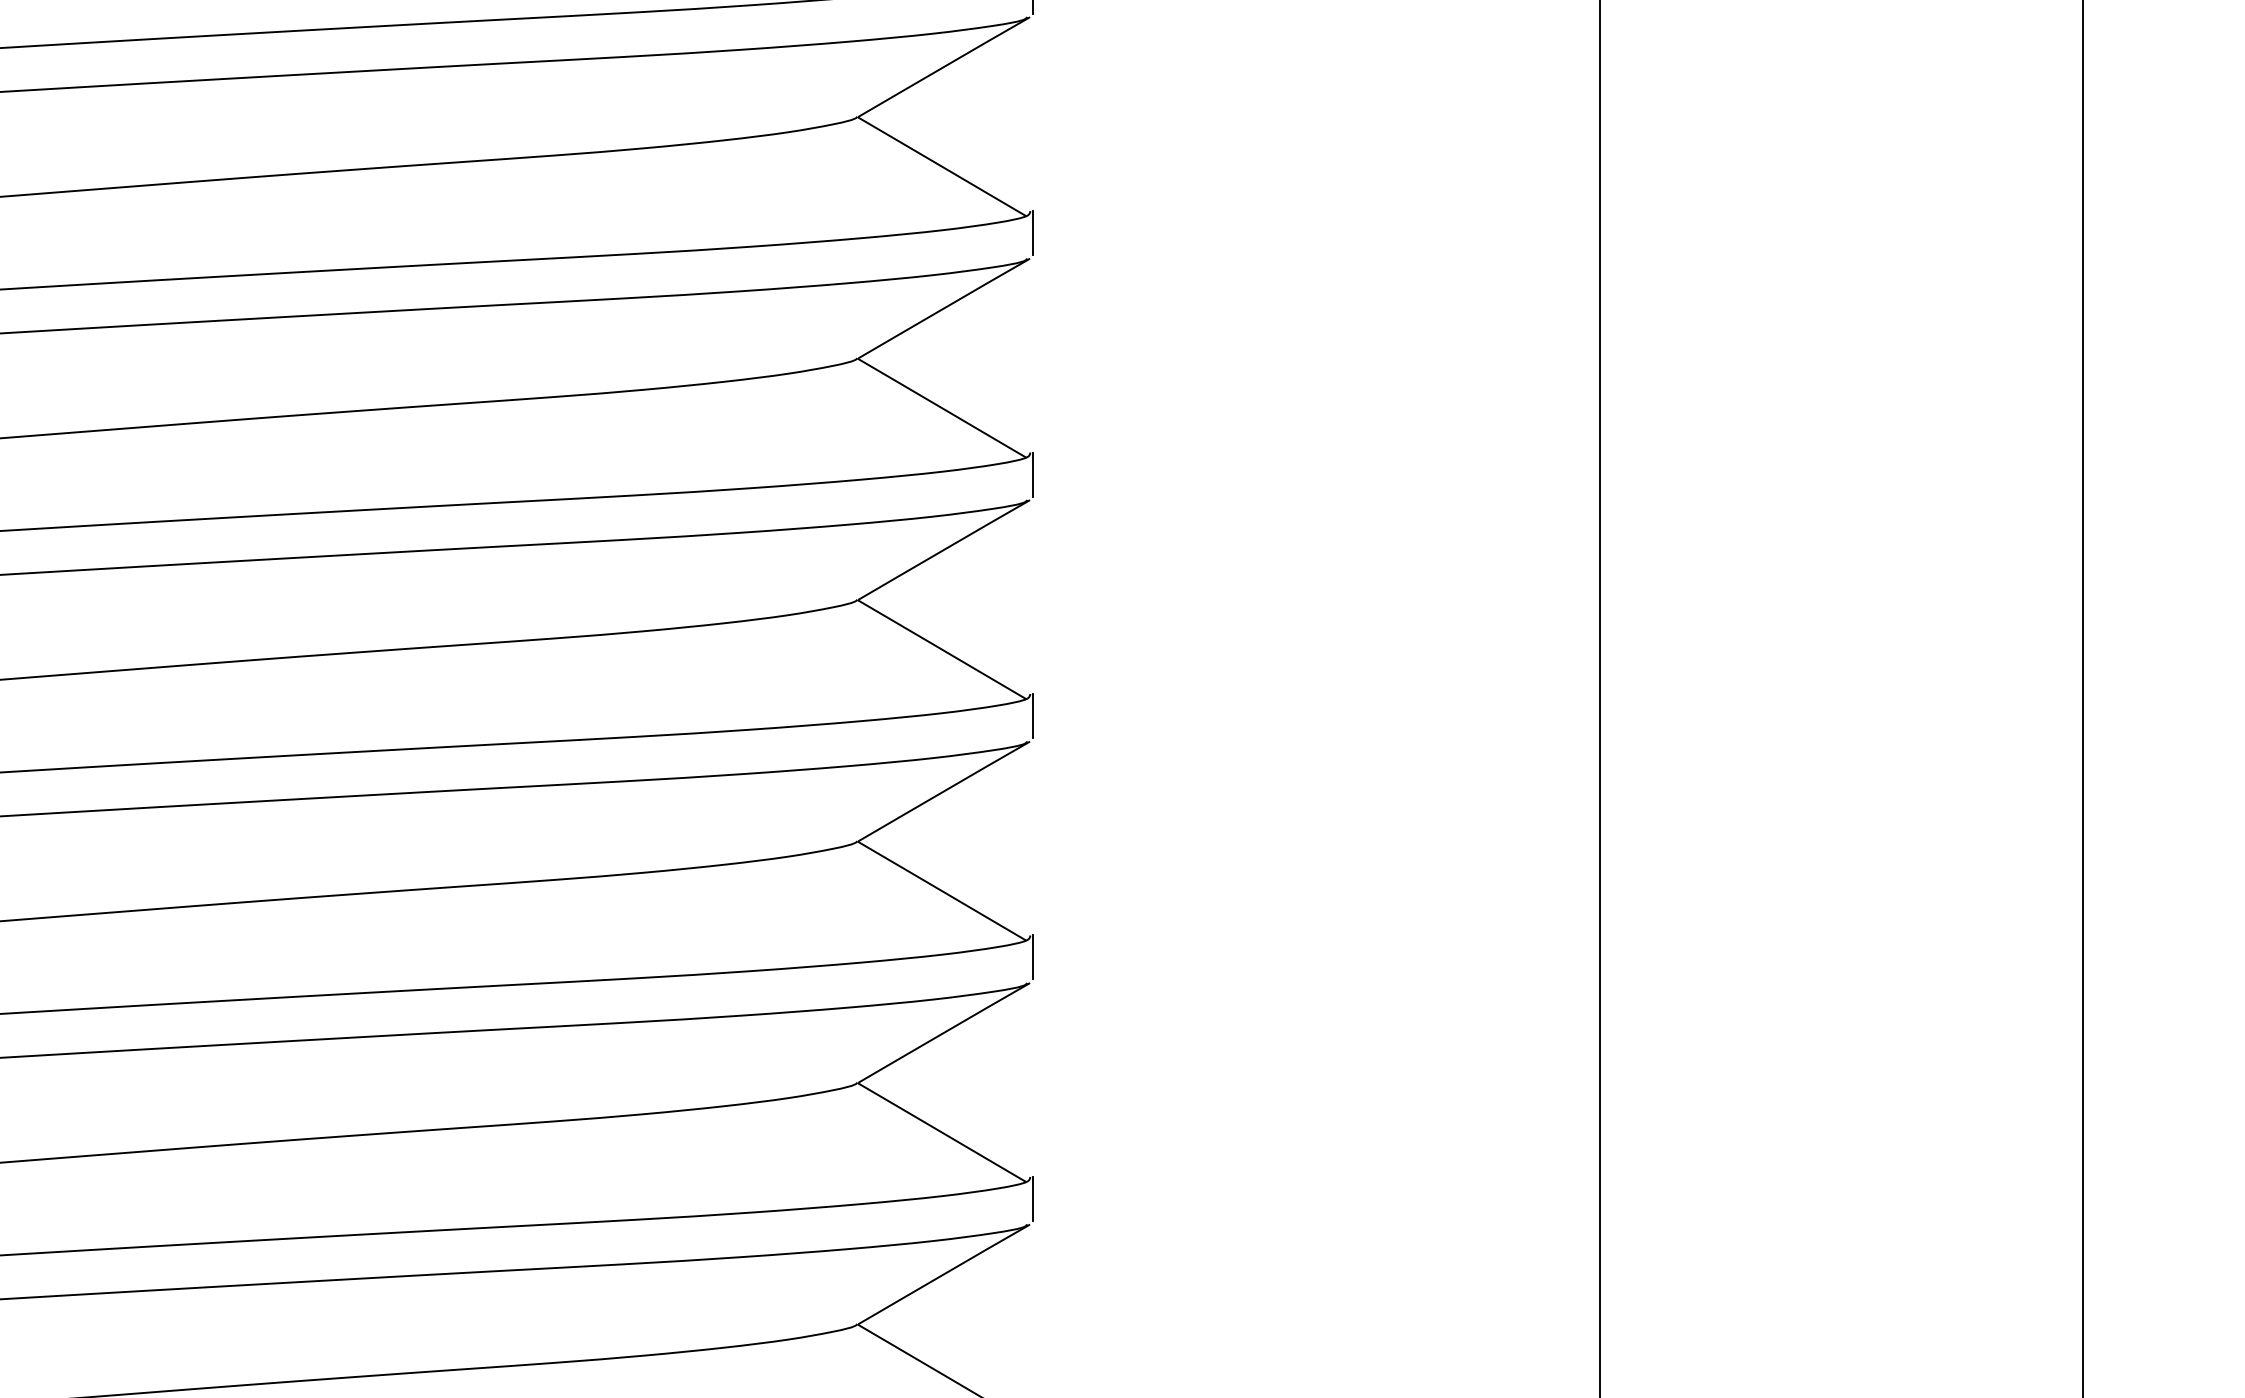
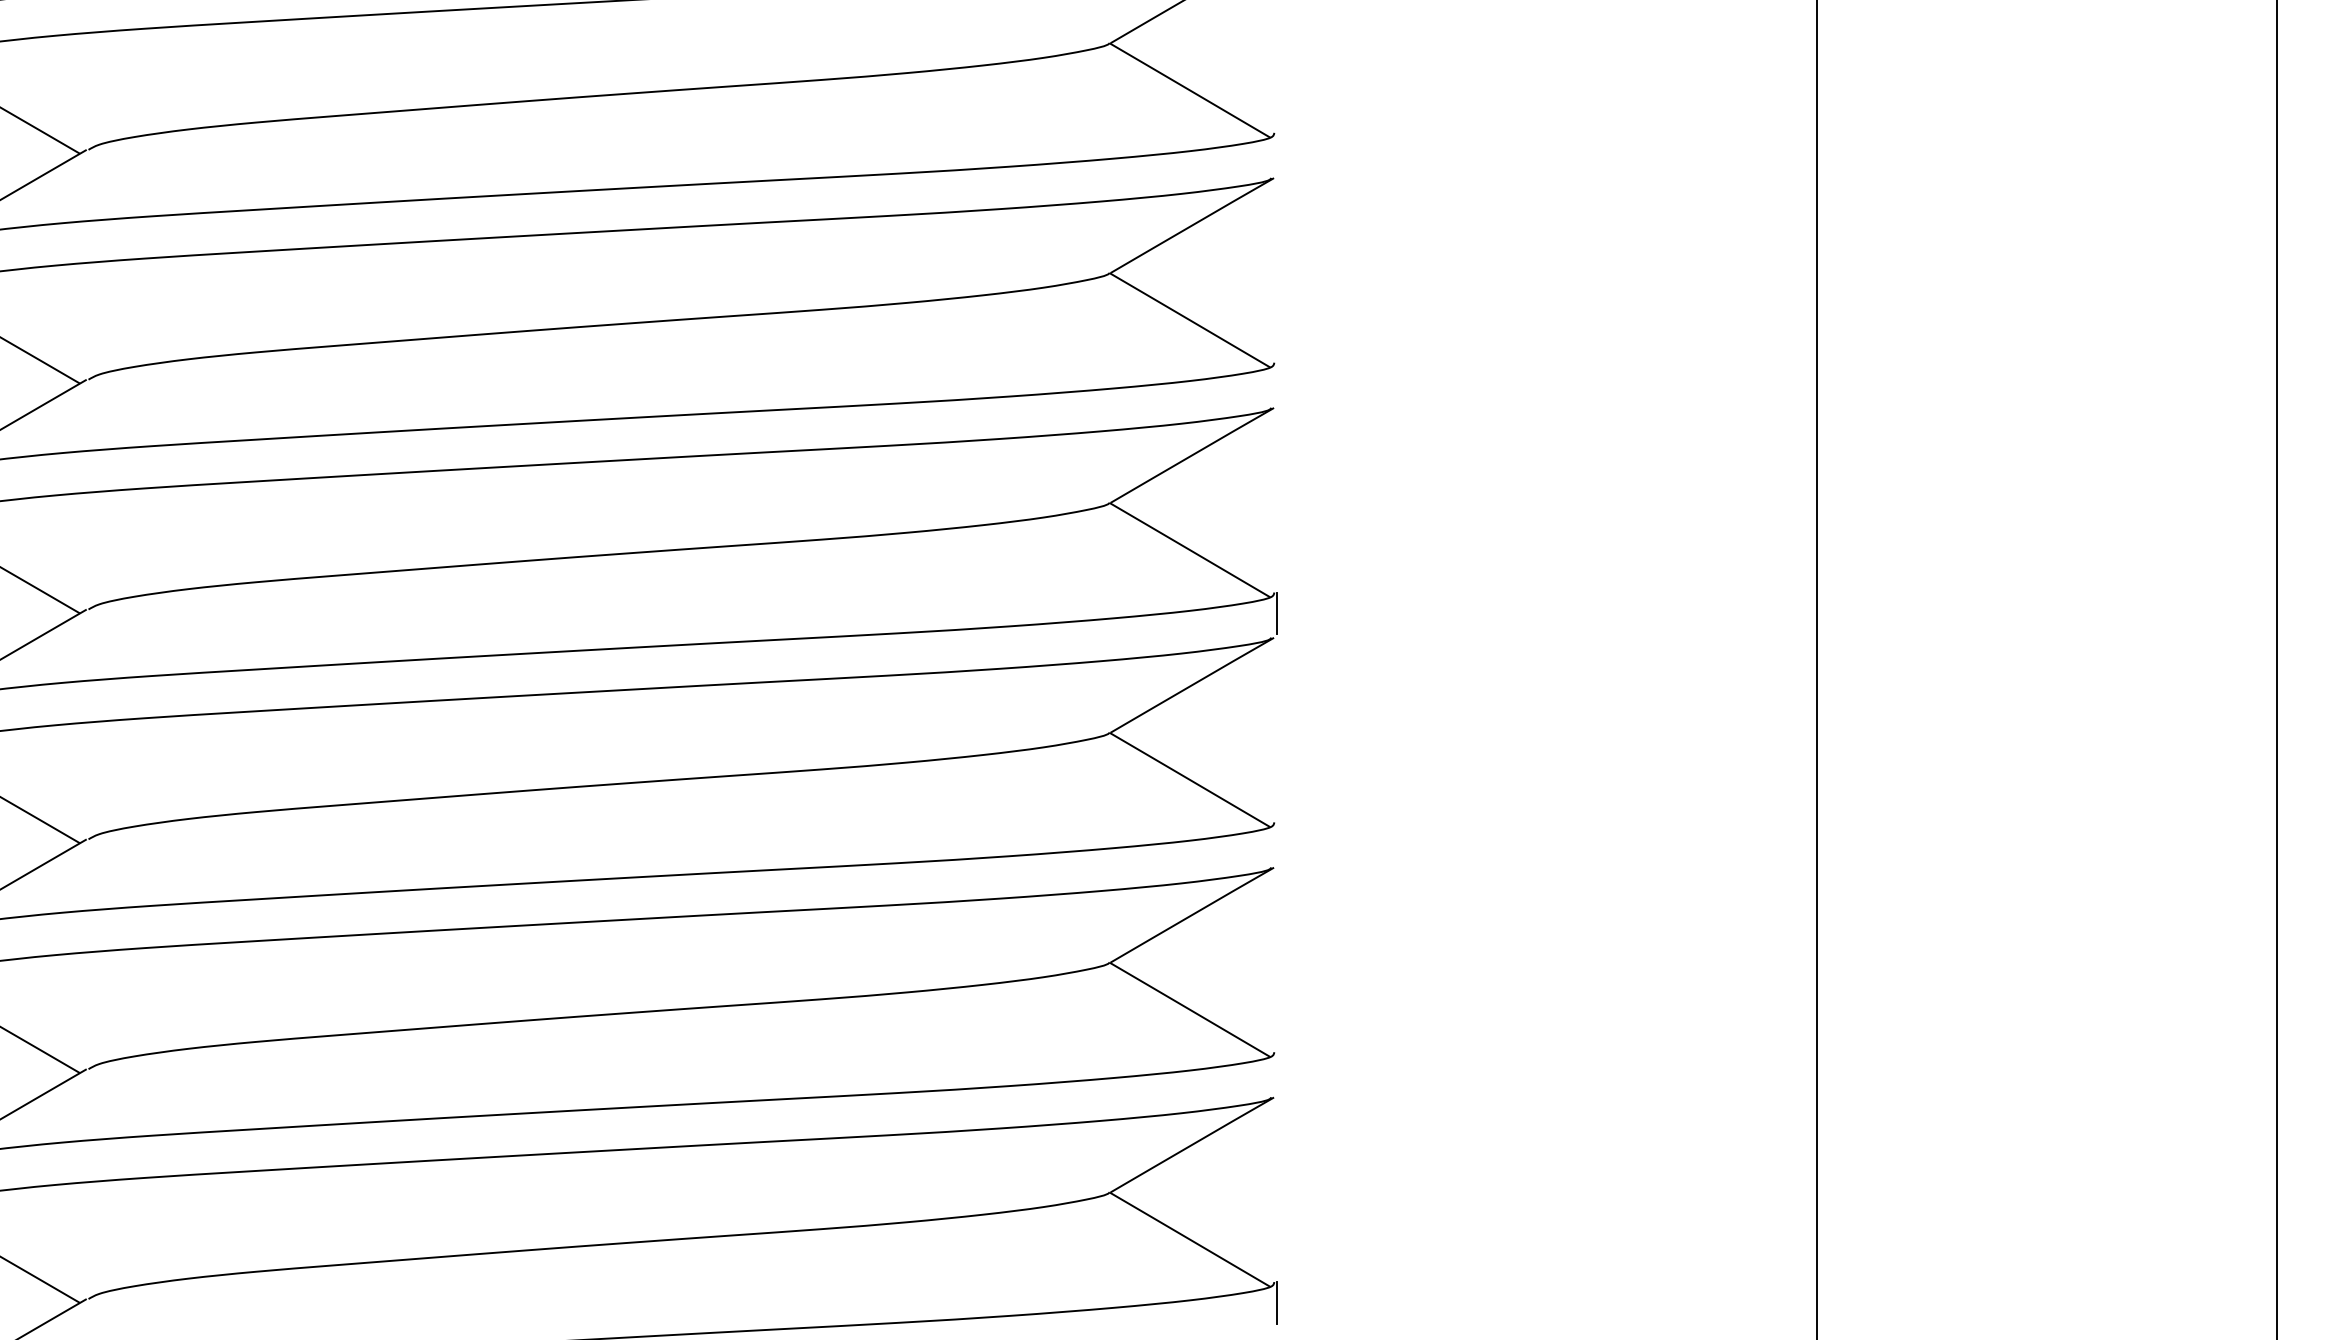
line: (1032, 232) -> (1276, 153), removed
line: (1032, 474) -> (1276, 383), removed
line: (1032, 957) -> (1276, 843), removed
line: (1032, 1199) -> (1276, 1073), removed

